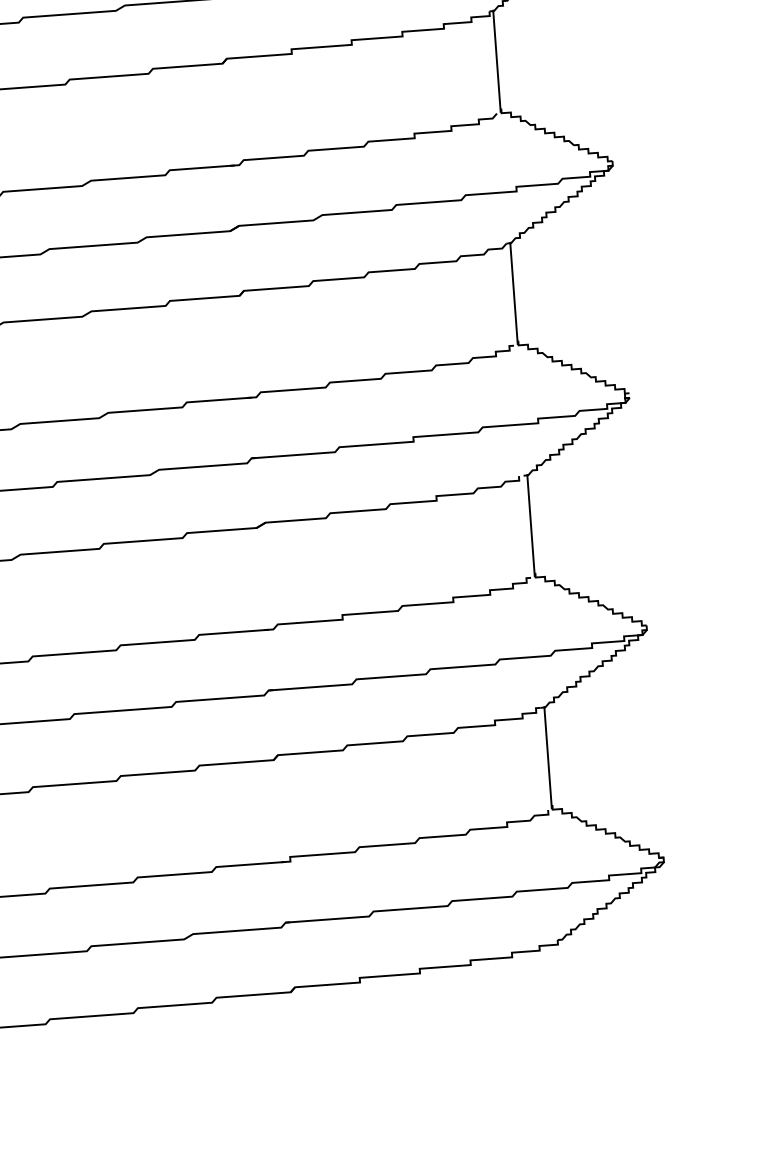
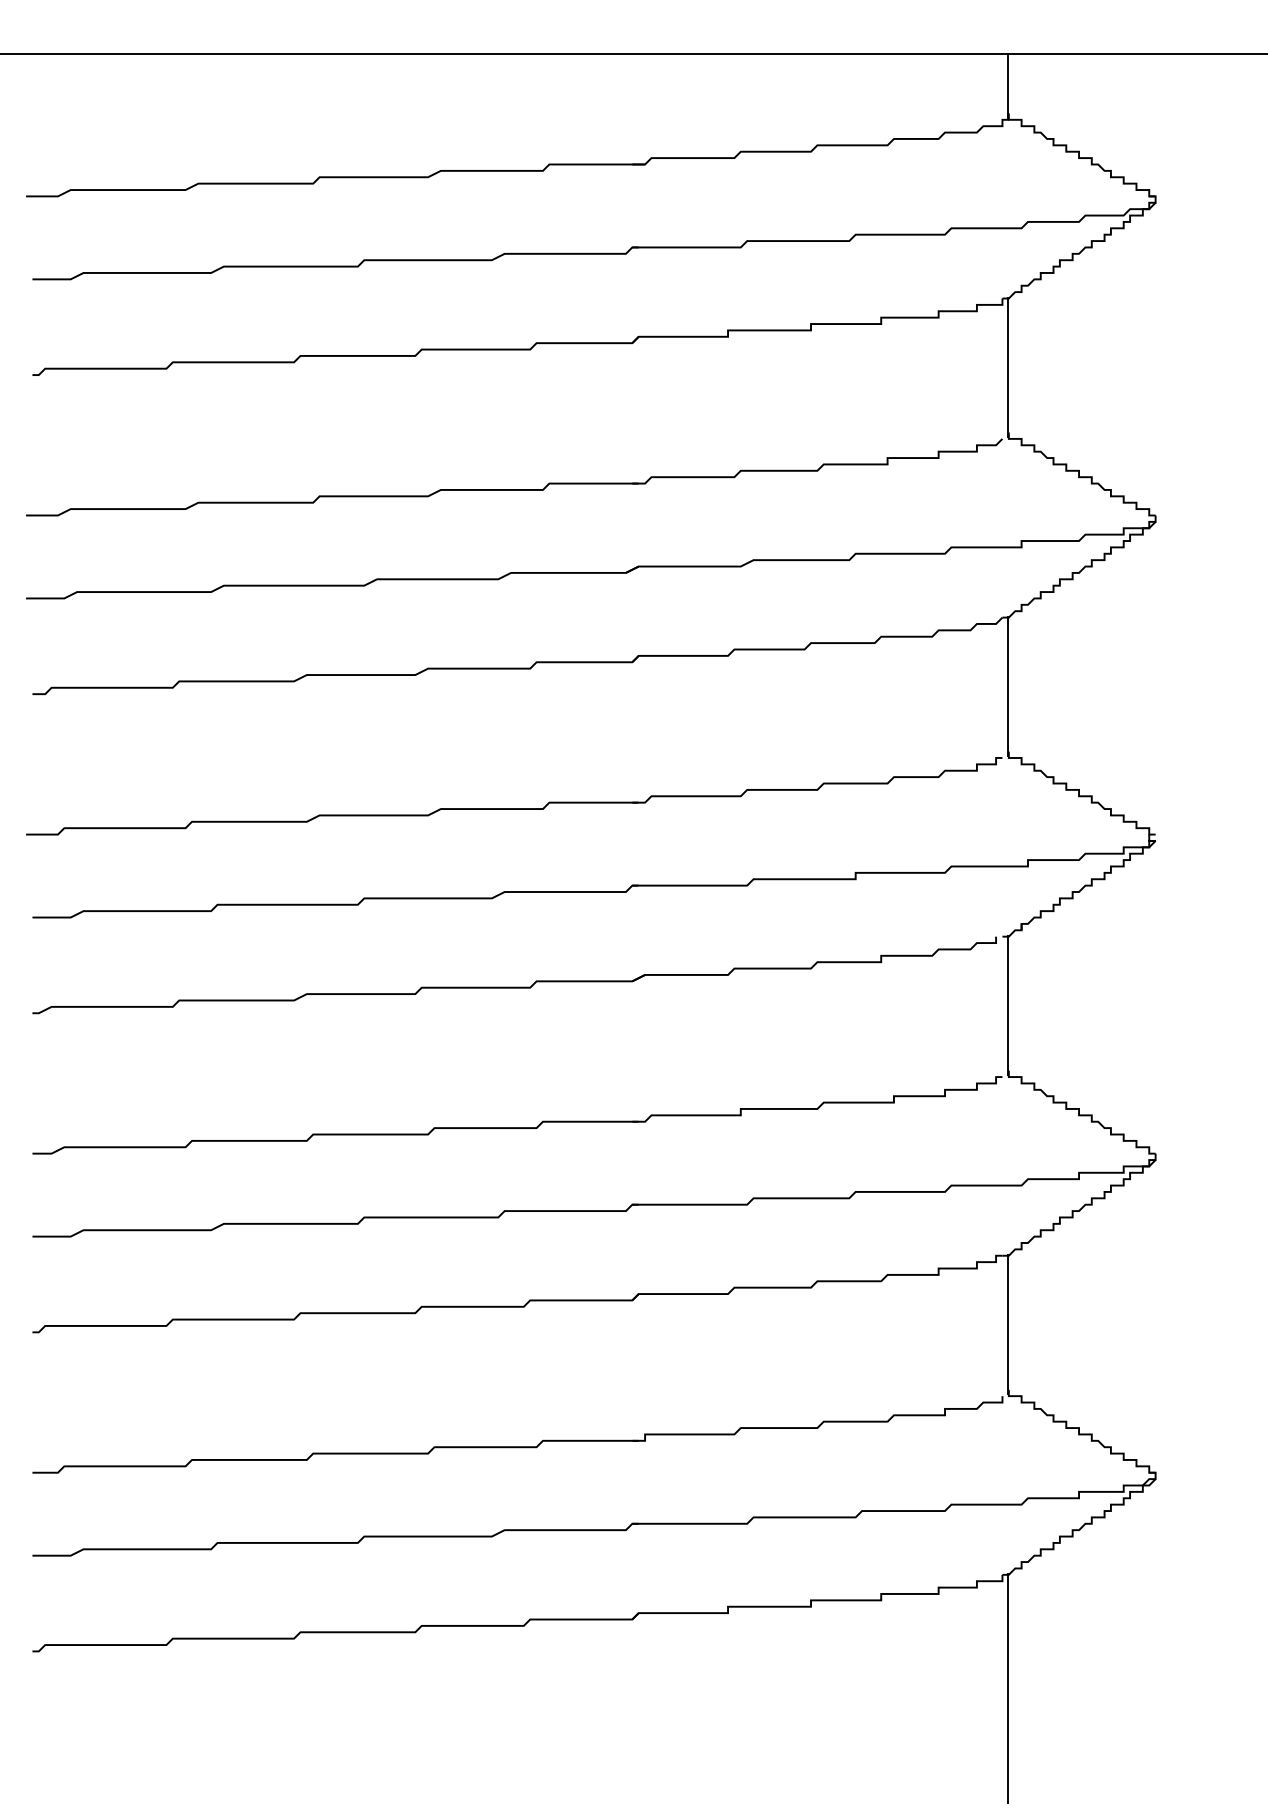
line: (567, 1022) -> (1007, 1688), added

